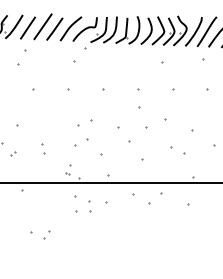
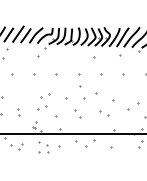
part: (135, 151) -> (77, 113), size x0.62
part: (40, 234) -> (16, 146), moved

